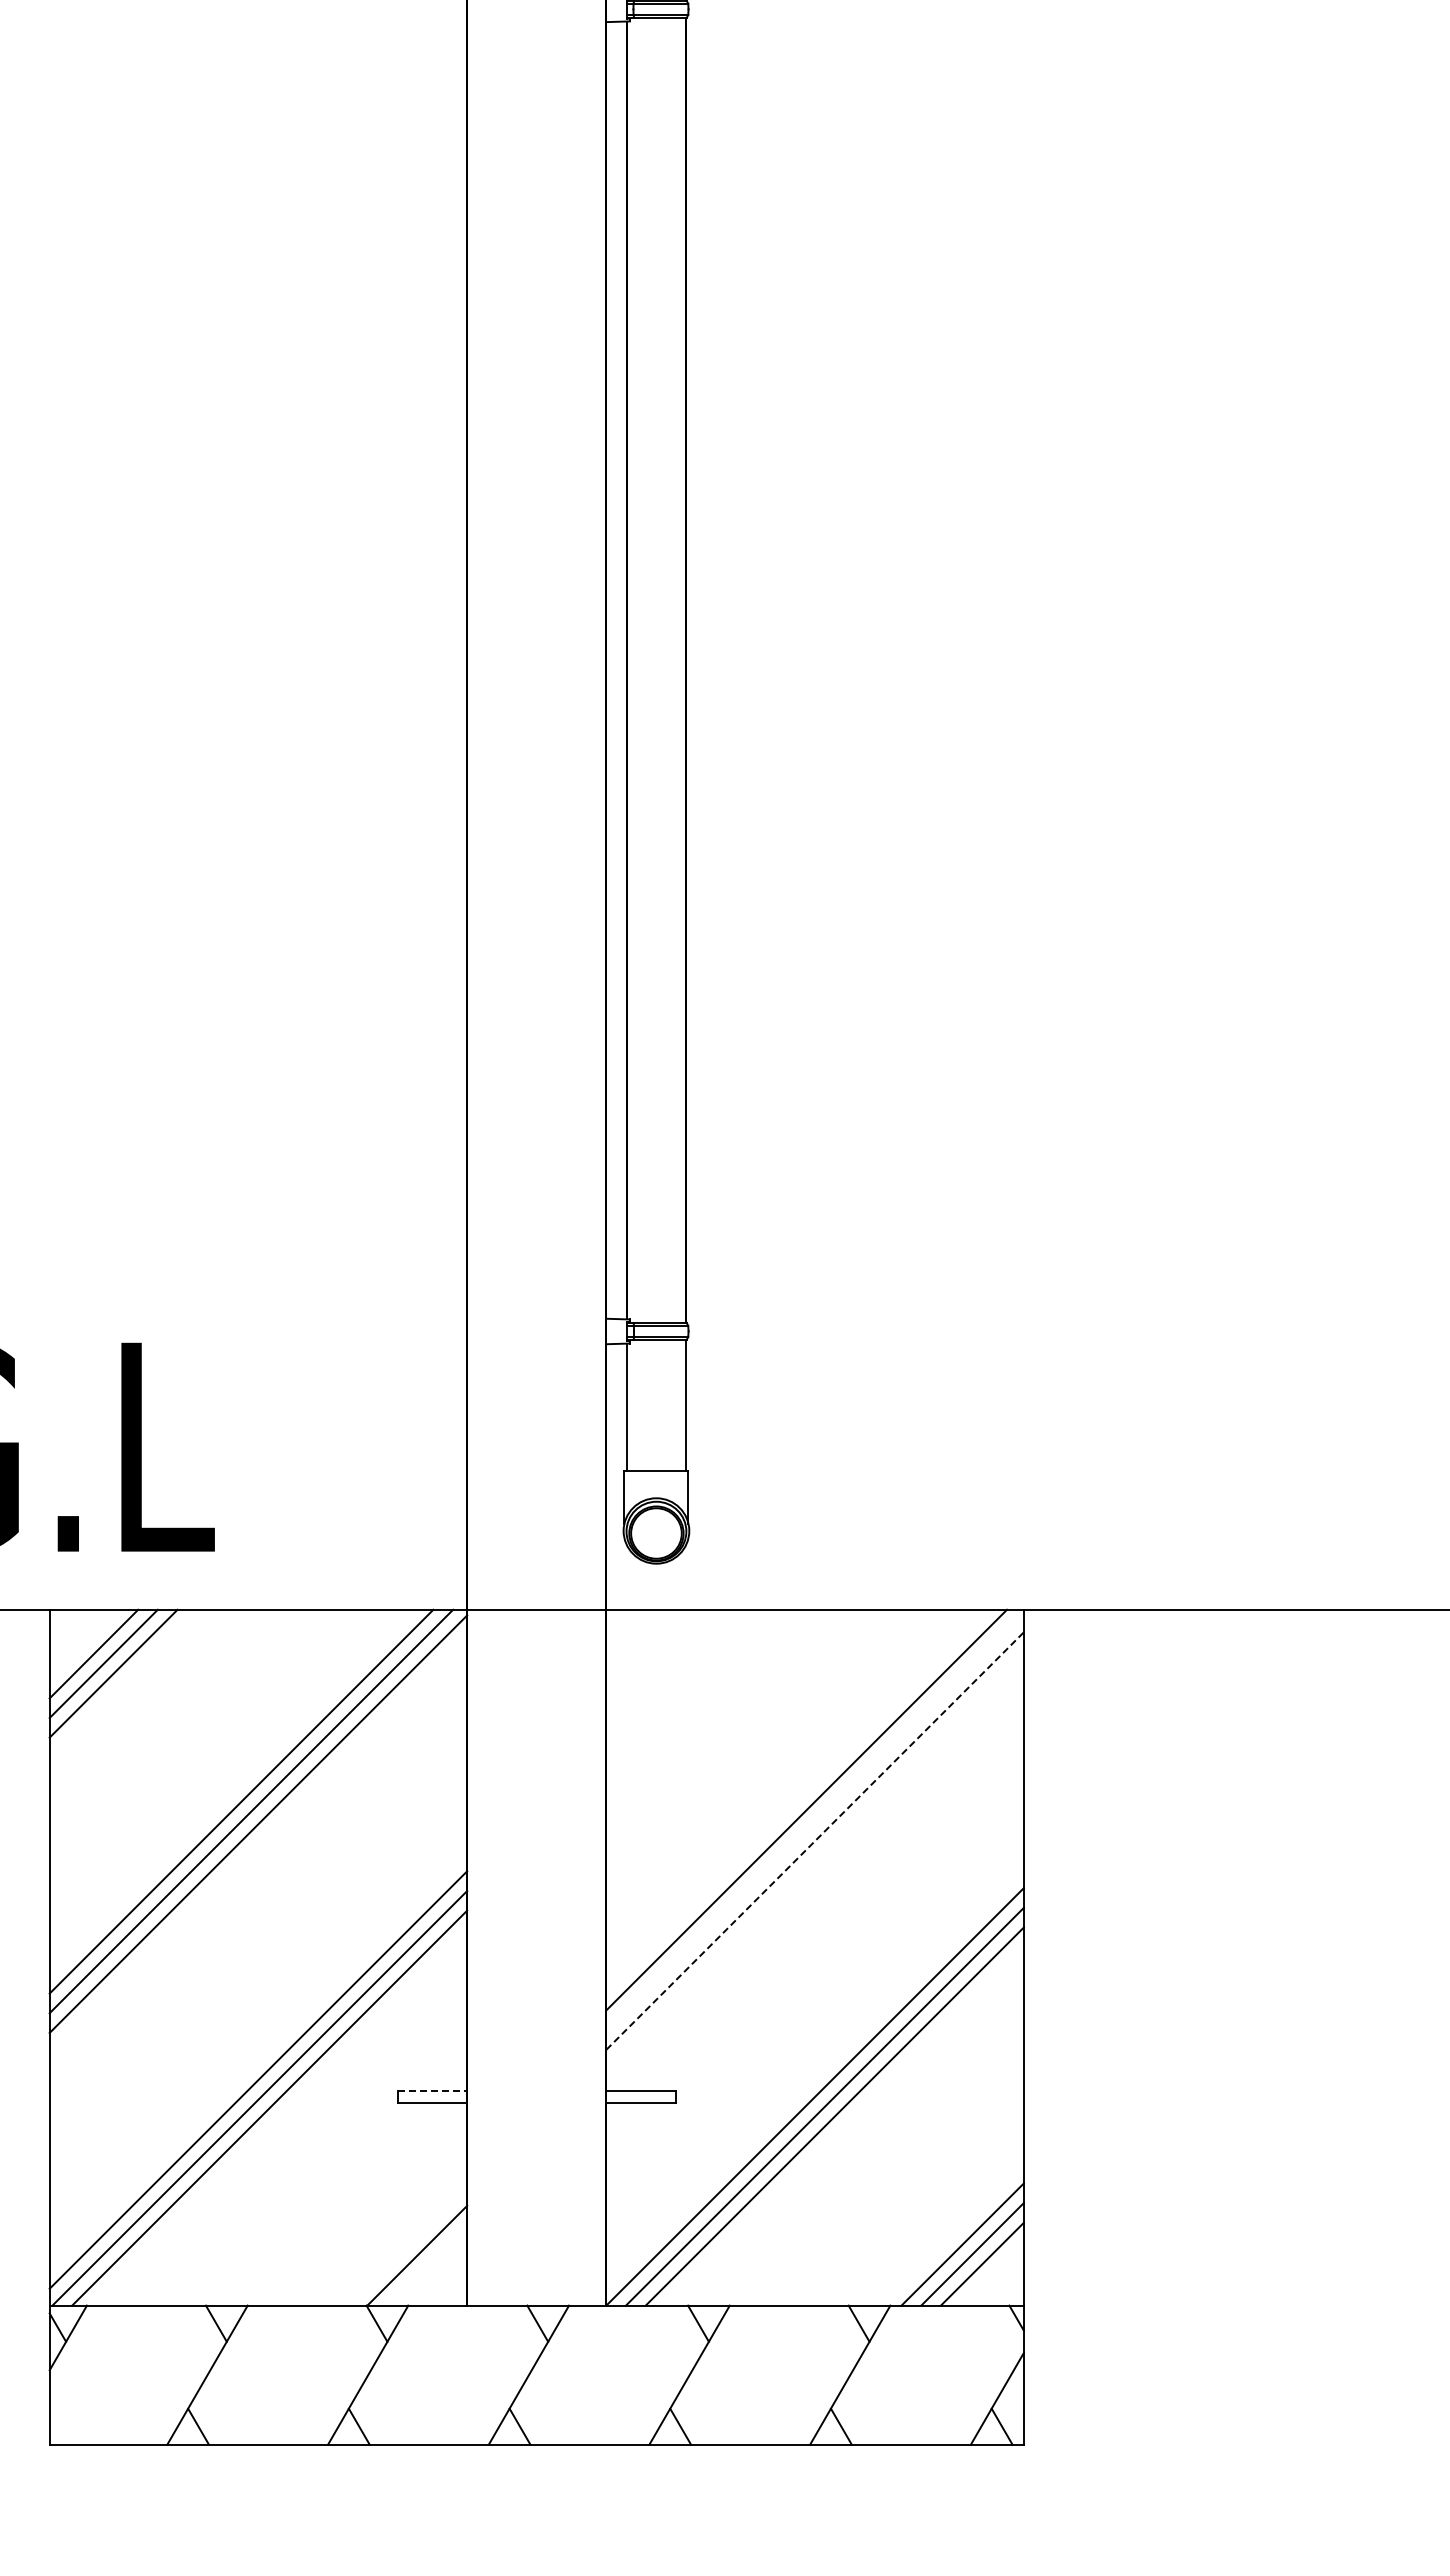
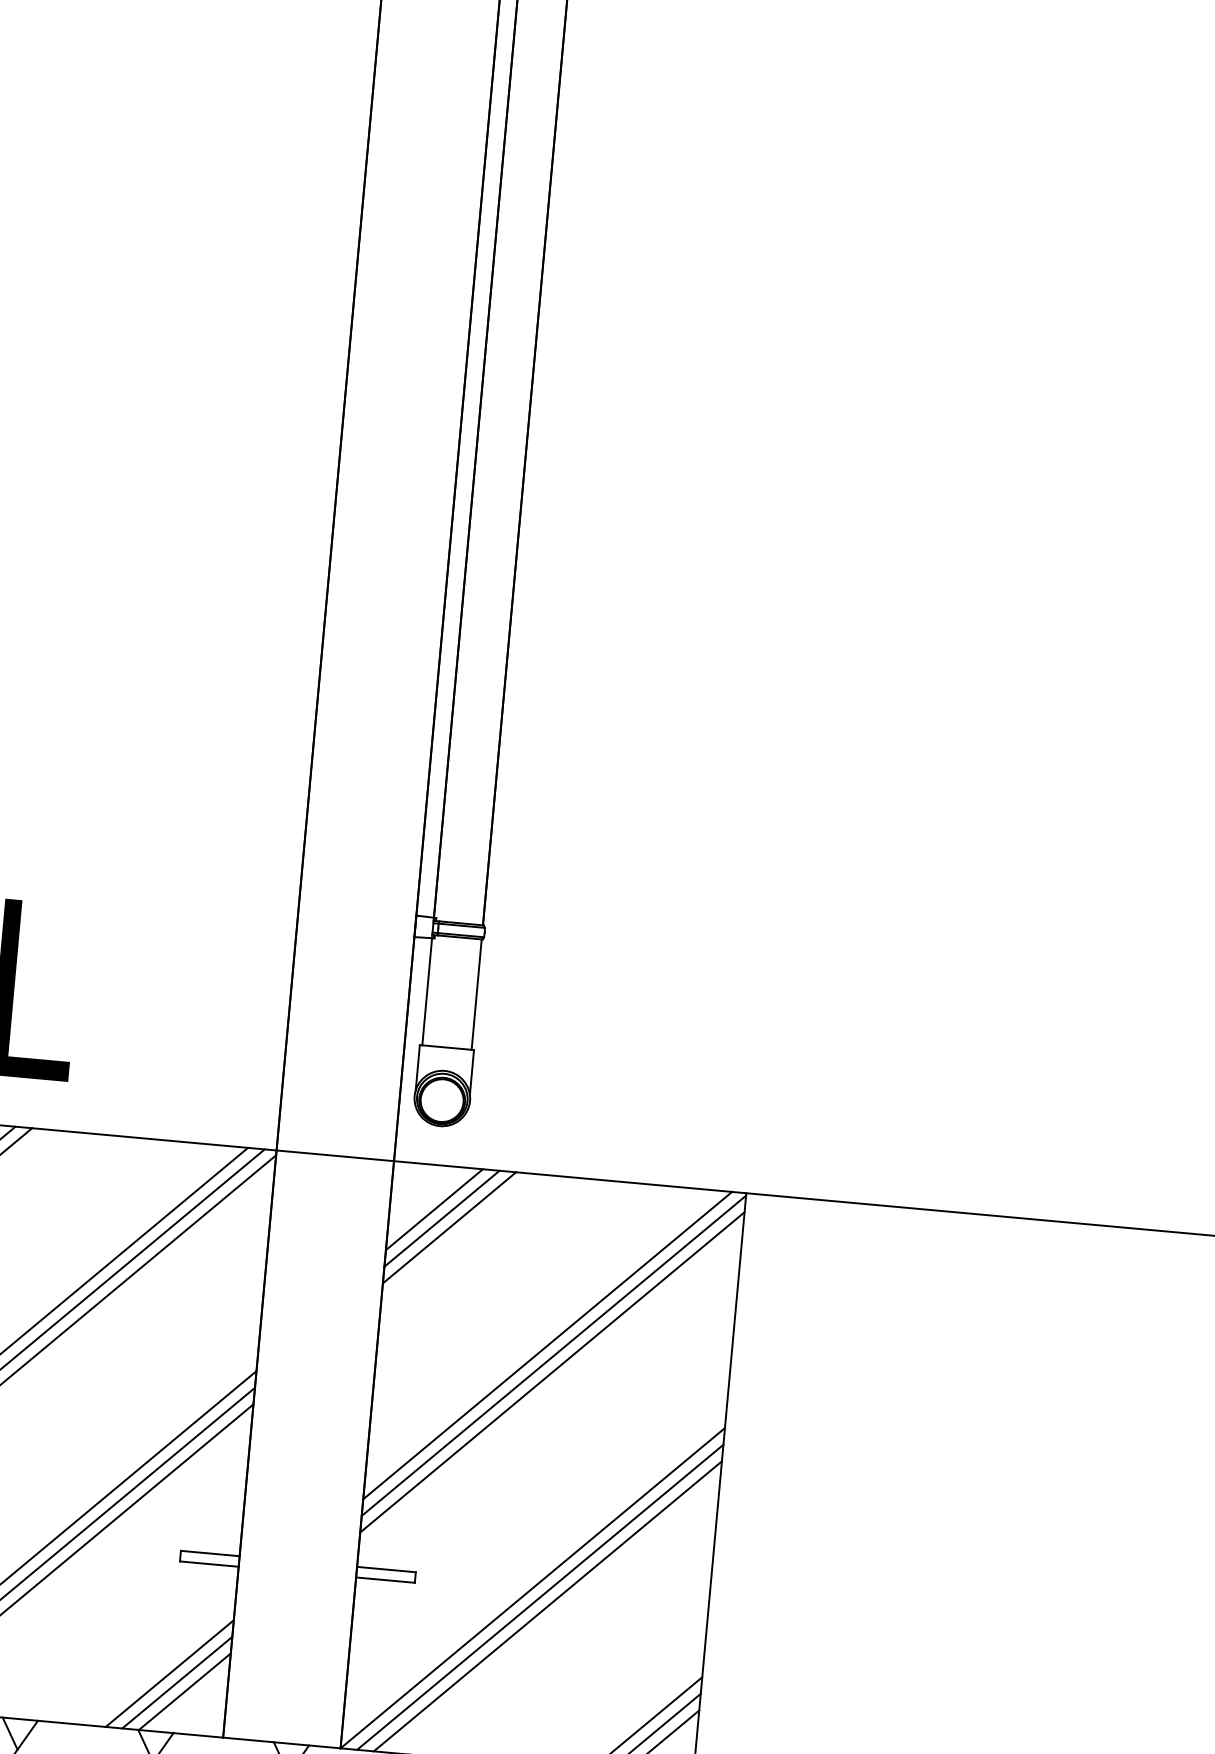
line: (658, 1662) -> (433, 1209), added
line: (668, 1671) -> (441, 1218), added
line: (678, 1681) -> (449, 1227), added
line: (814, 1821) -> (553, 1355), added
line: (815, 1840) -> (552, 1371), dashed -> solid
line: (432, 2090) -> (210, 1553), dashed -> solid
line: (397, 2235) -> (169, 1673), added
line: (407, 2245) -> (177, 1682), added

